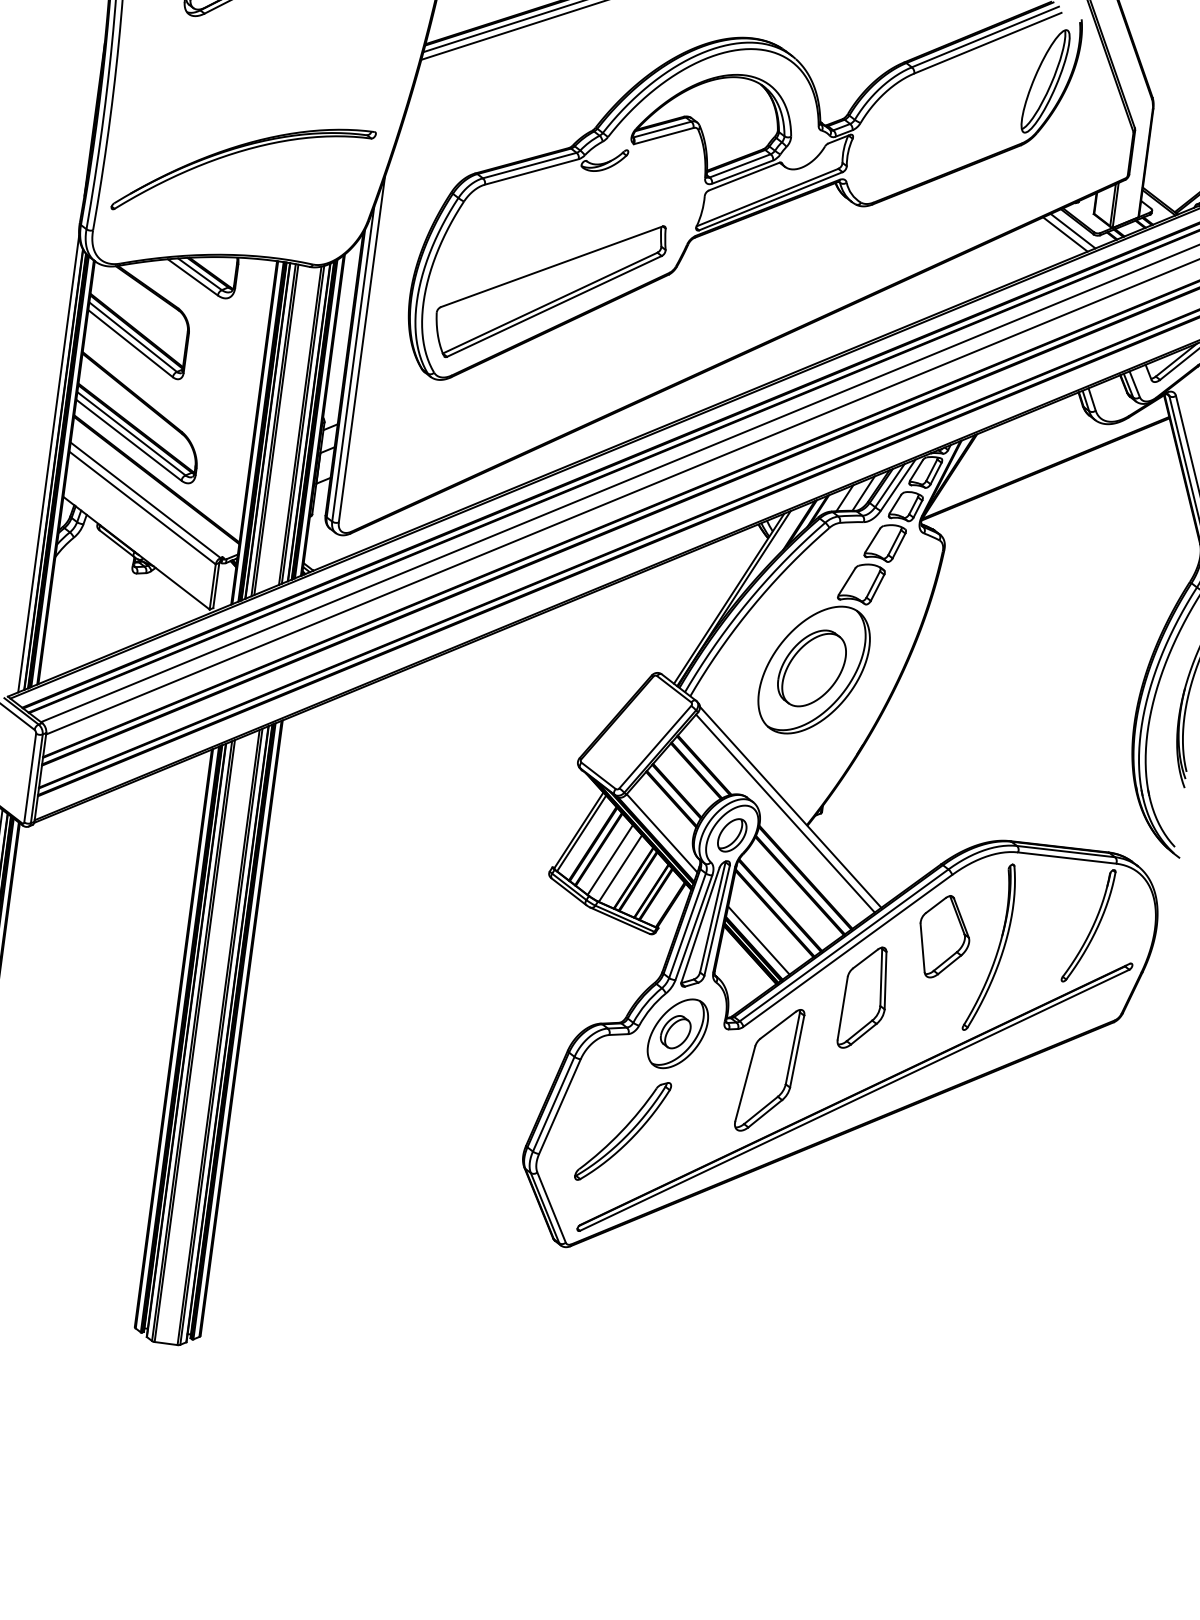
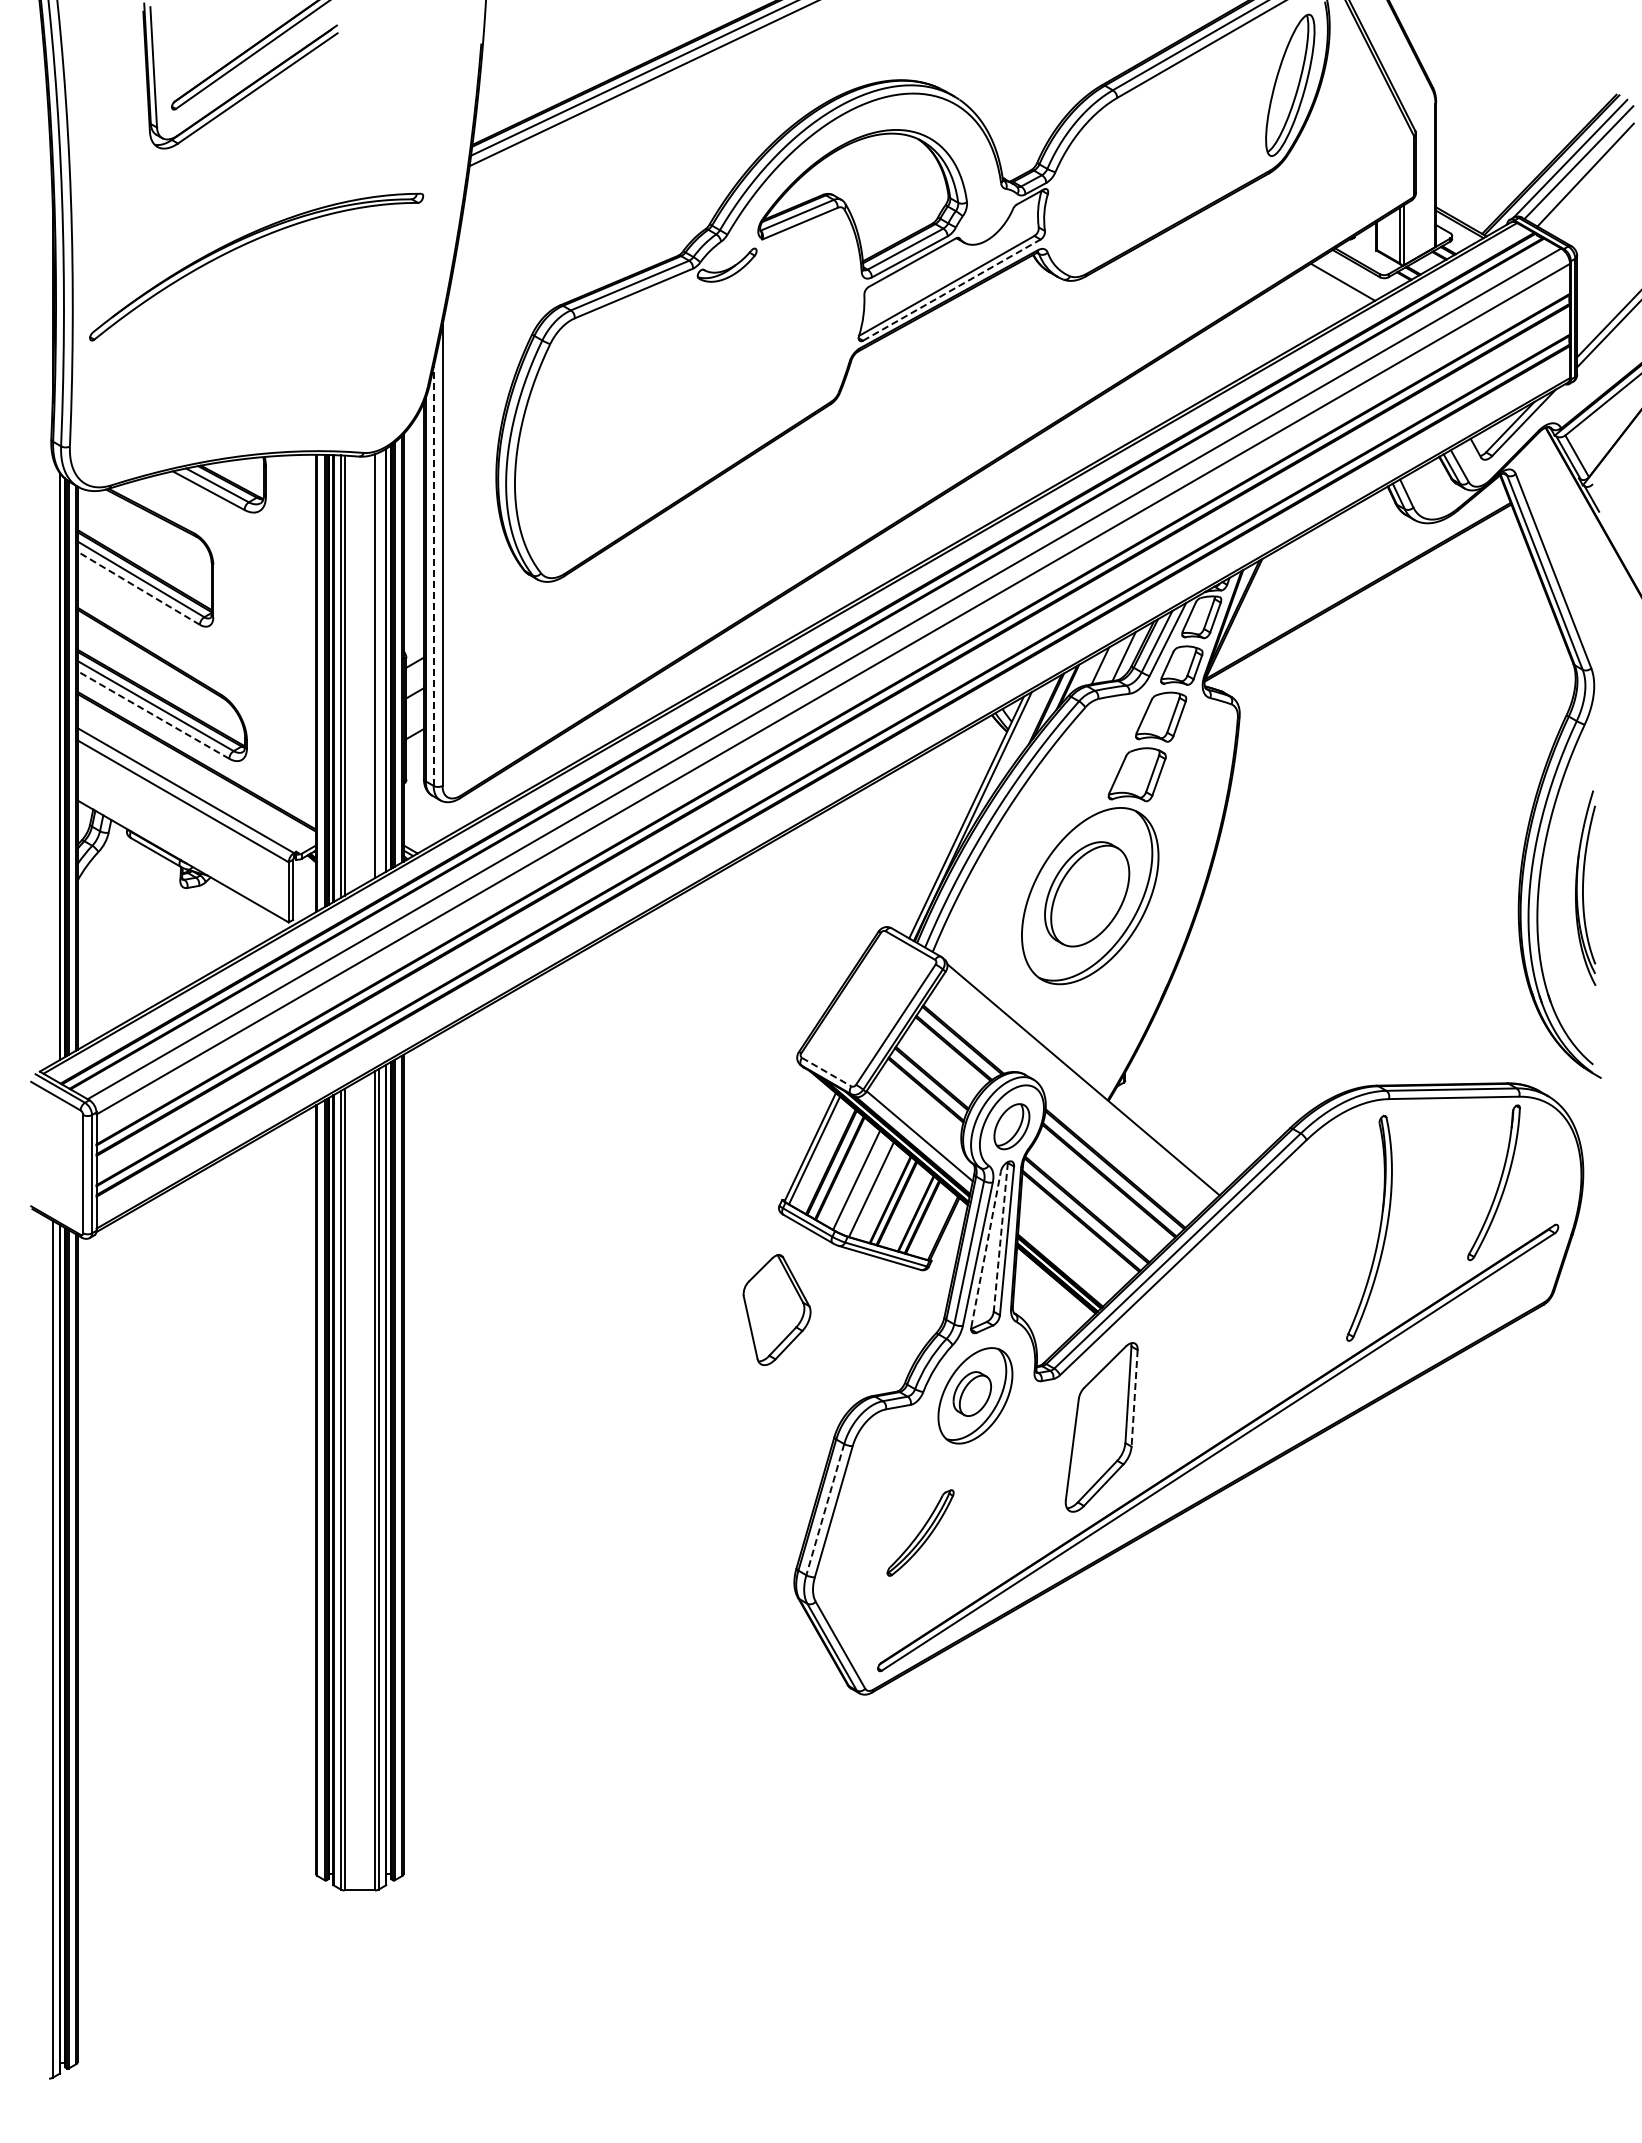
part: (237, 153) -> (245, 245), moved
line: (771, 200) -> (952, 289), solid -> dashed
line: (1073, 231) -> (1352, 276), removed
part: (550, 290) -> (678, 445), removed
line: (130, 343) -> (138, 588), solid -> dashed
line: (353, 364) -> (433, 576), solid -> dashed
line: (302, 424) -> (378, 664), removed
line: (128, 440) -> (153, 715), solid -> dashed
line: (48, 463) -> (52, 759), removed
line: (598, 776) -> (826, 1072), solid -> dashed
line: (785, 813) -> (1077, 1088), removed
line: (712, 917) -> (1000, 1237), solid -> dashed
line: (700, 924) -> (986, 1248), solid -> dashed
part: (943, 936) -> (776, 1309), moved
line: (759, 940) -> (1065, 1259), removed
part: (864, 998) -> (1213, 1316), removed
line: (797, 1051) -> (1134, 1398), solid -> dashed
line: (553, 1104) -> (825, 1510), solid -> dashed
part: (622, 1130) -> (920, 1532), size x0.6

